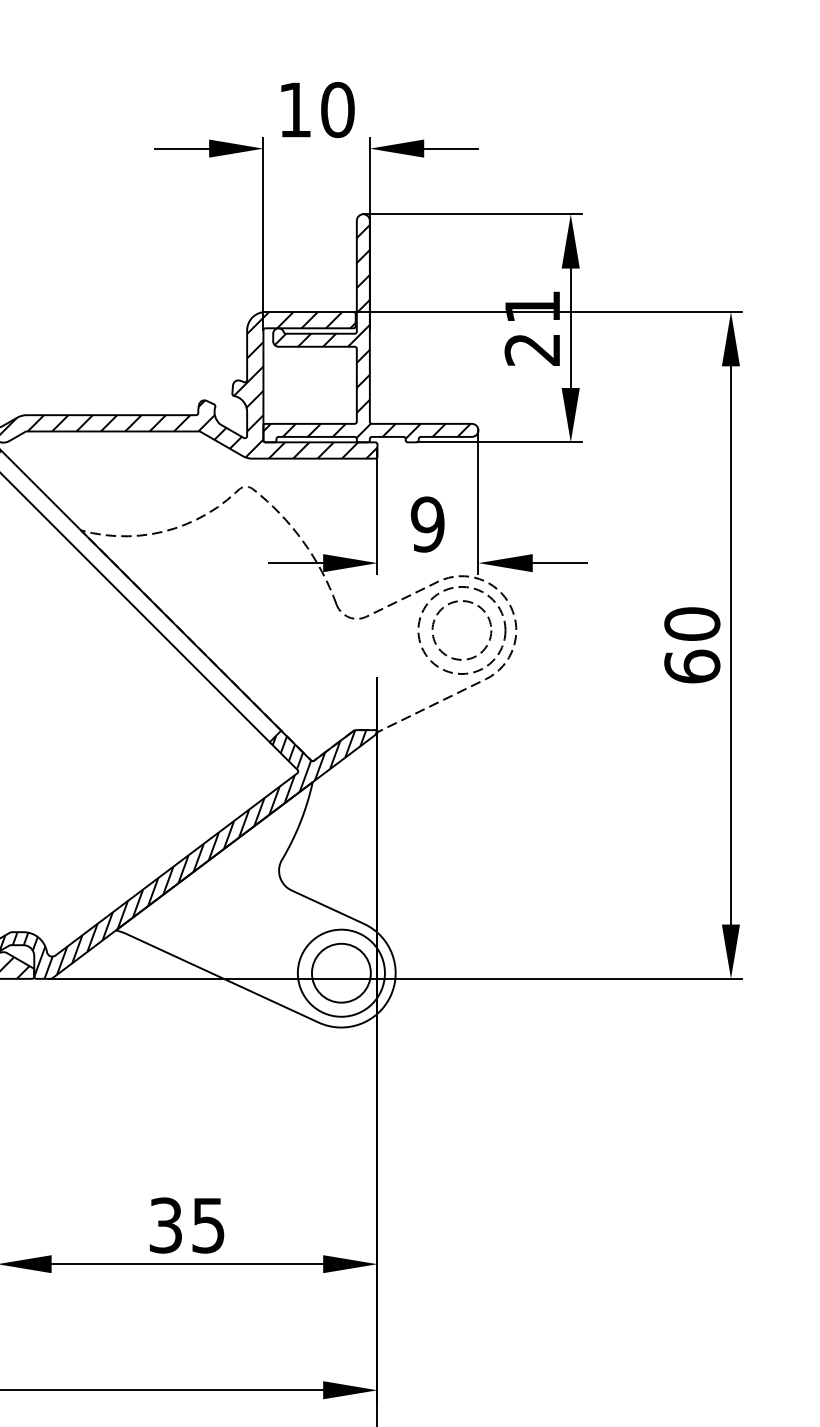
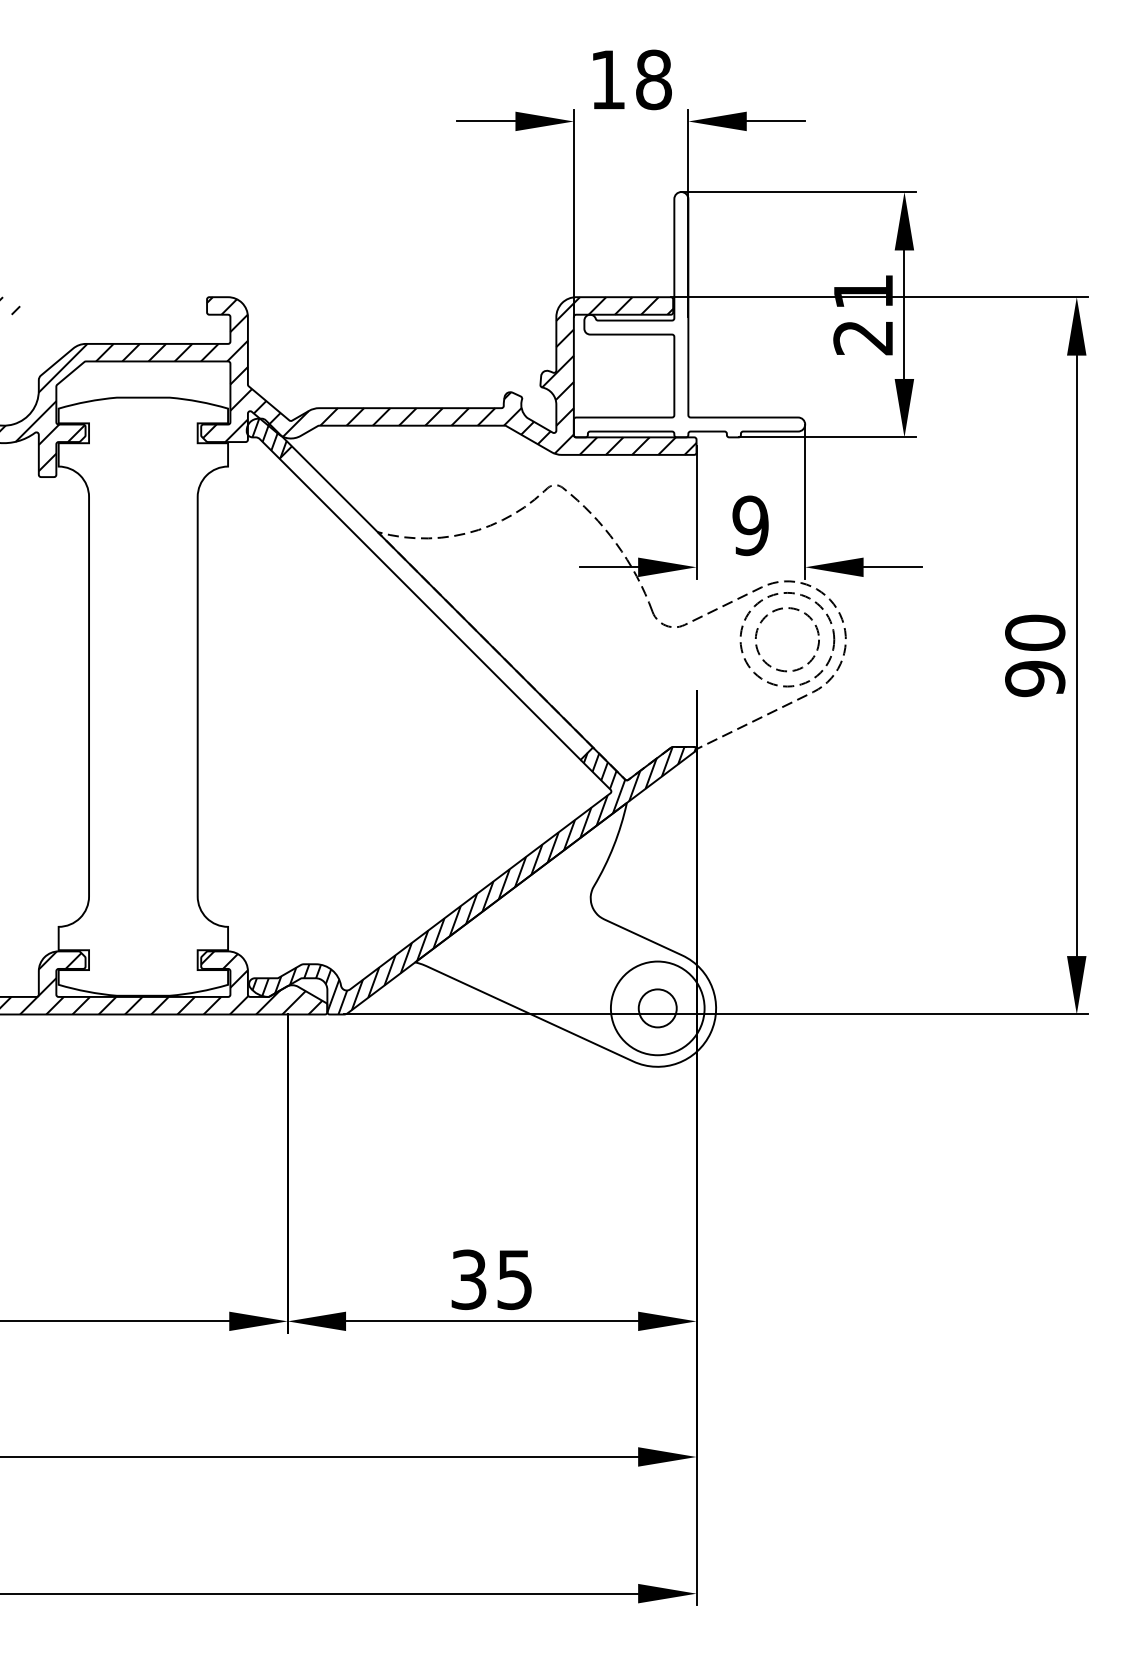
text: (338, 109) -> (654, 79), 10 -> 18
hatch: (366, 331) -> (684, 318), removed
text: (692, 666) -> (1035, 678), 60 -> 90
circle: (341, 973) -> (657, 1008), size x0.6

